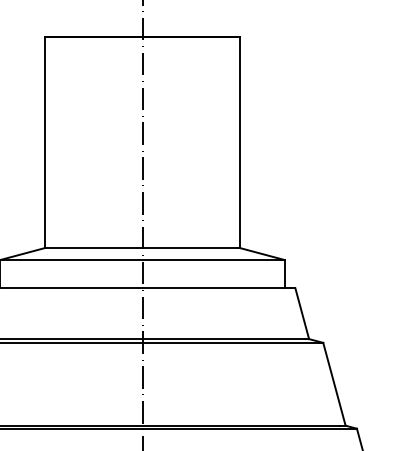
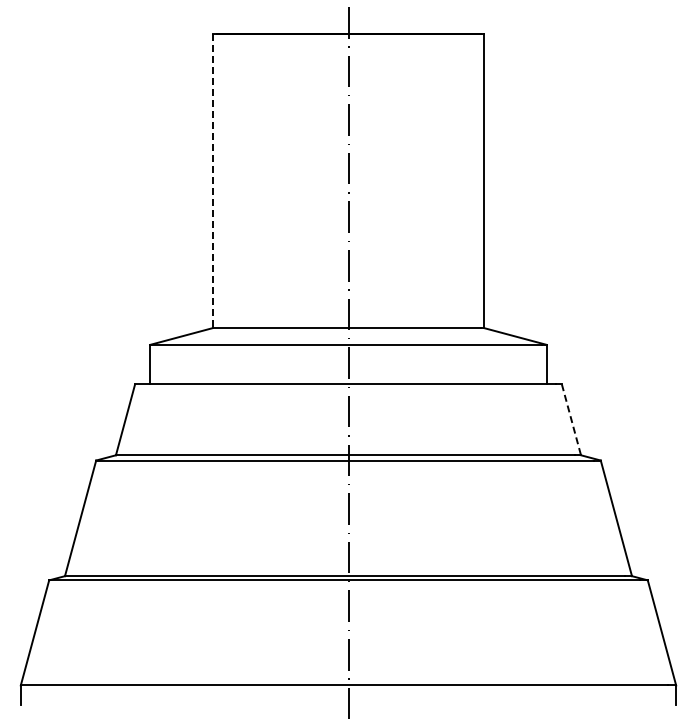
line: (45, 142) -> (212, 181), solid -> dashed
line: (302, 313) -> (571, 419), solid -> dashed

